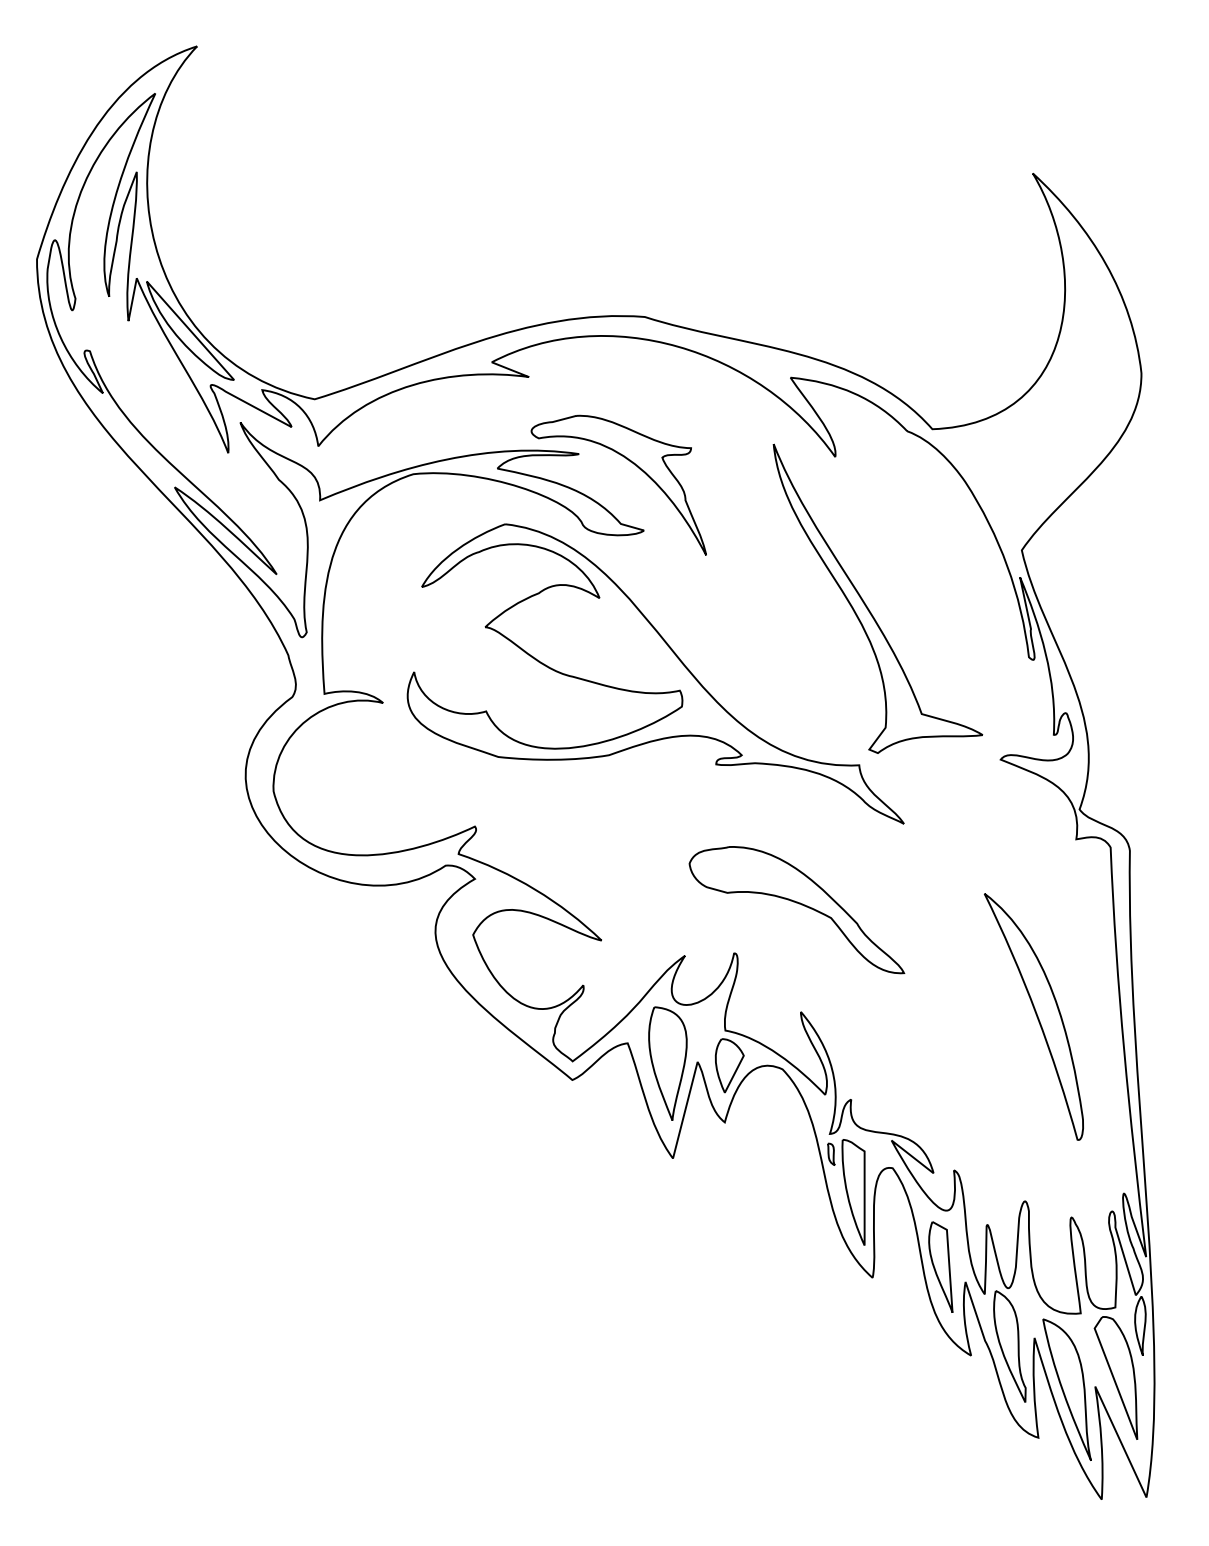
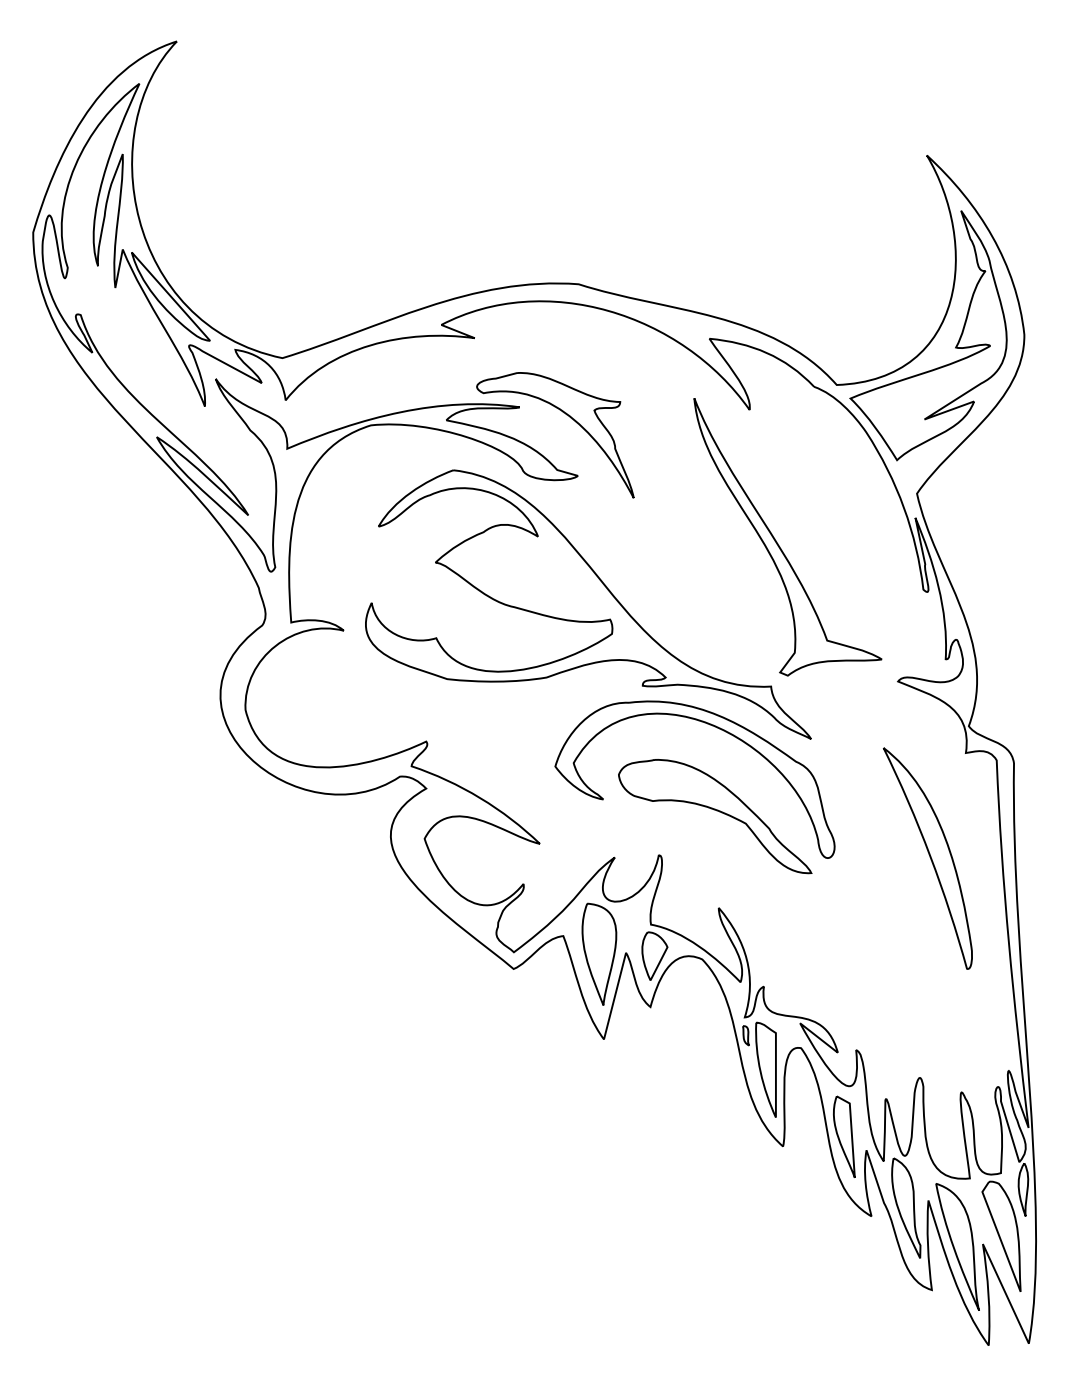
part: (1064, 386) -> (955, 346), added
part: (802, 813) -> (720, 729), added
part: (1033, 1016) -> (927, 858), moved

